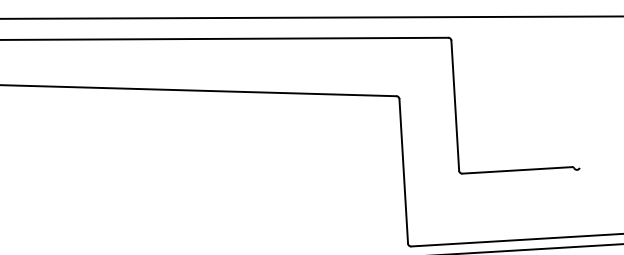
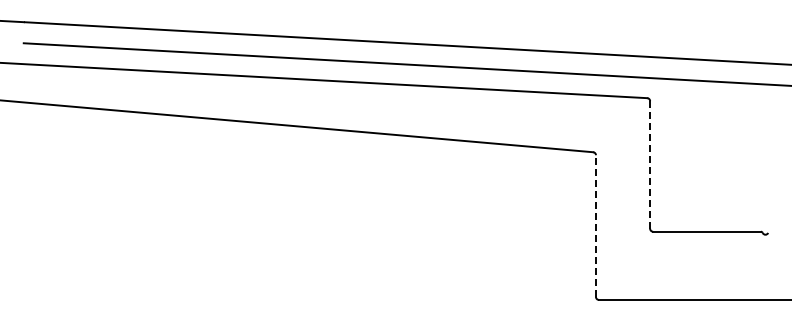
line: (455, 105) -> (650, 164), solid -> dashed
line: (403, 171) -> (595, 226), solid -> dashed

